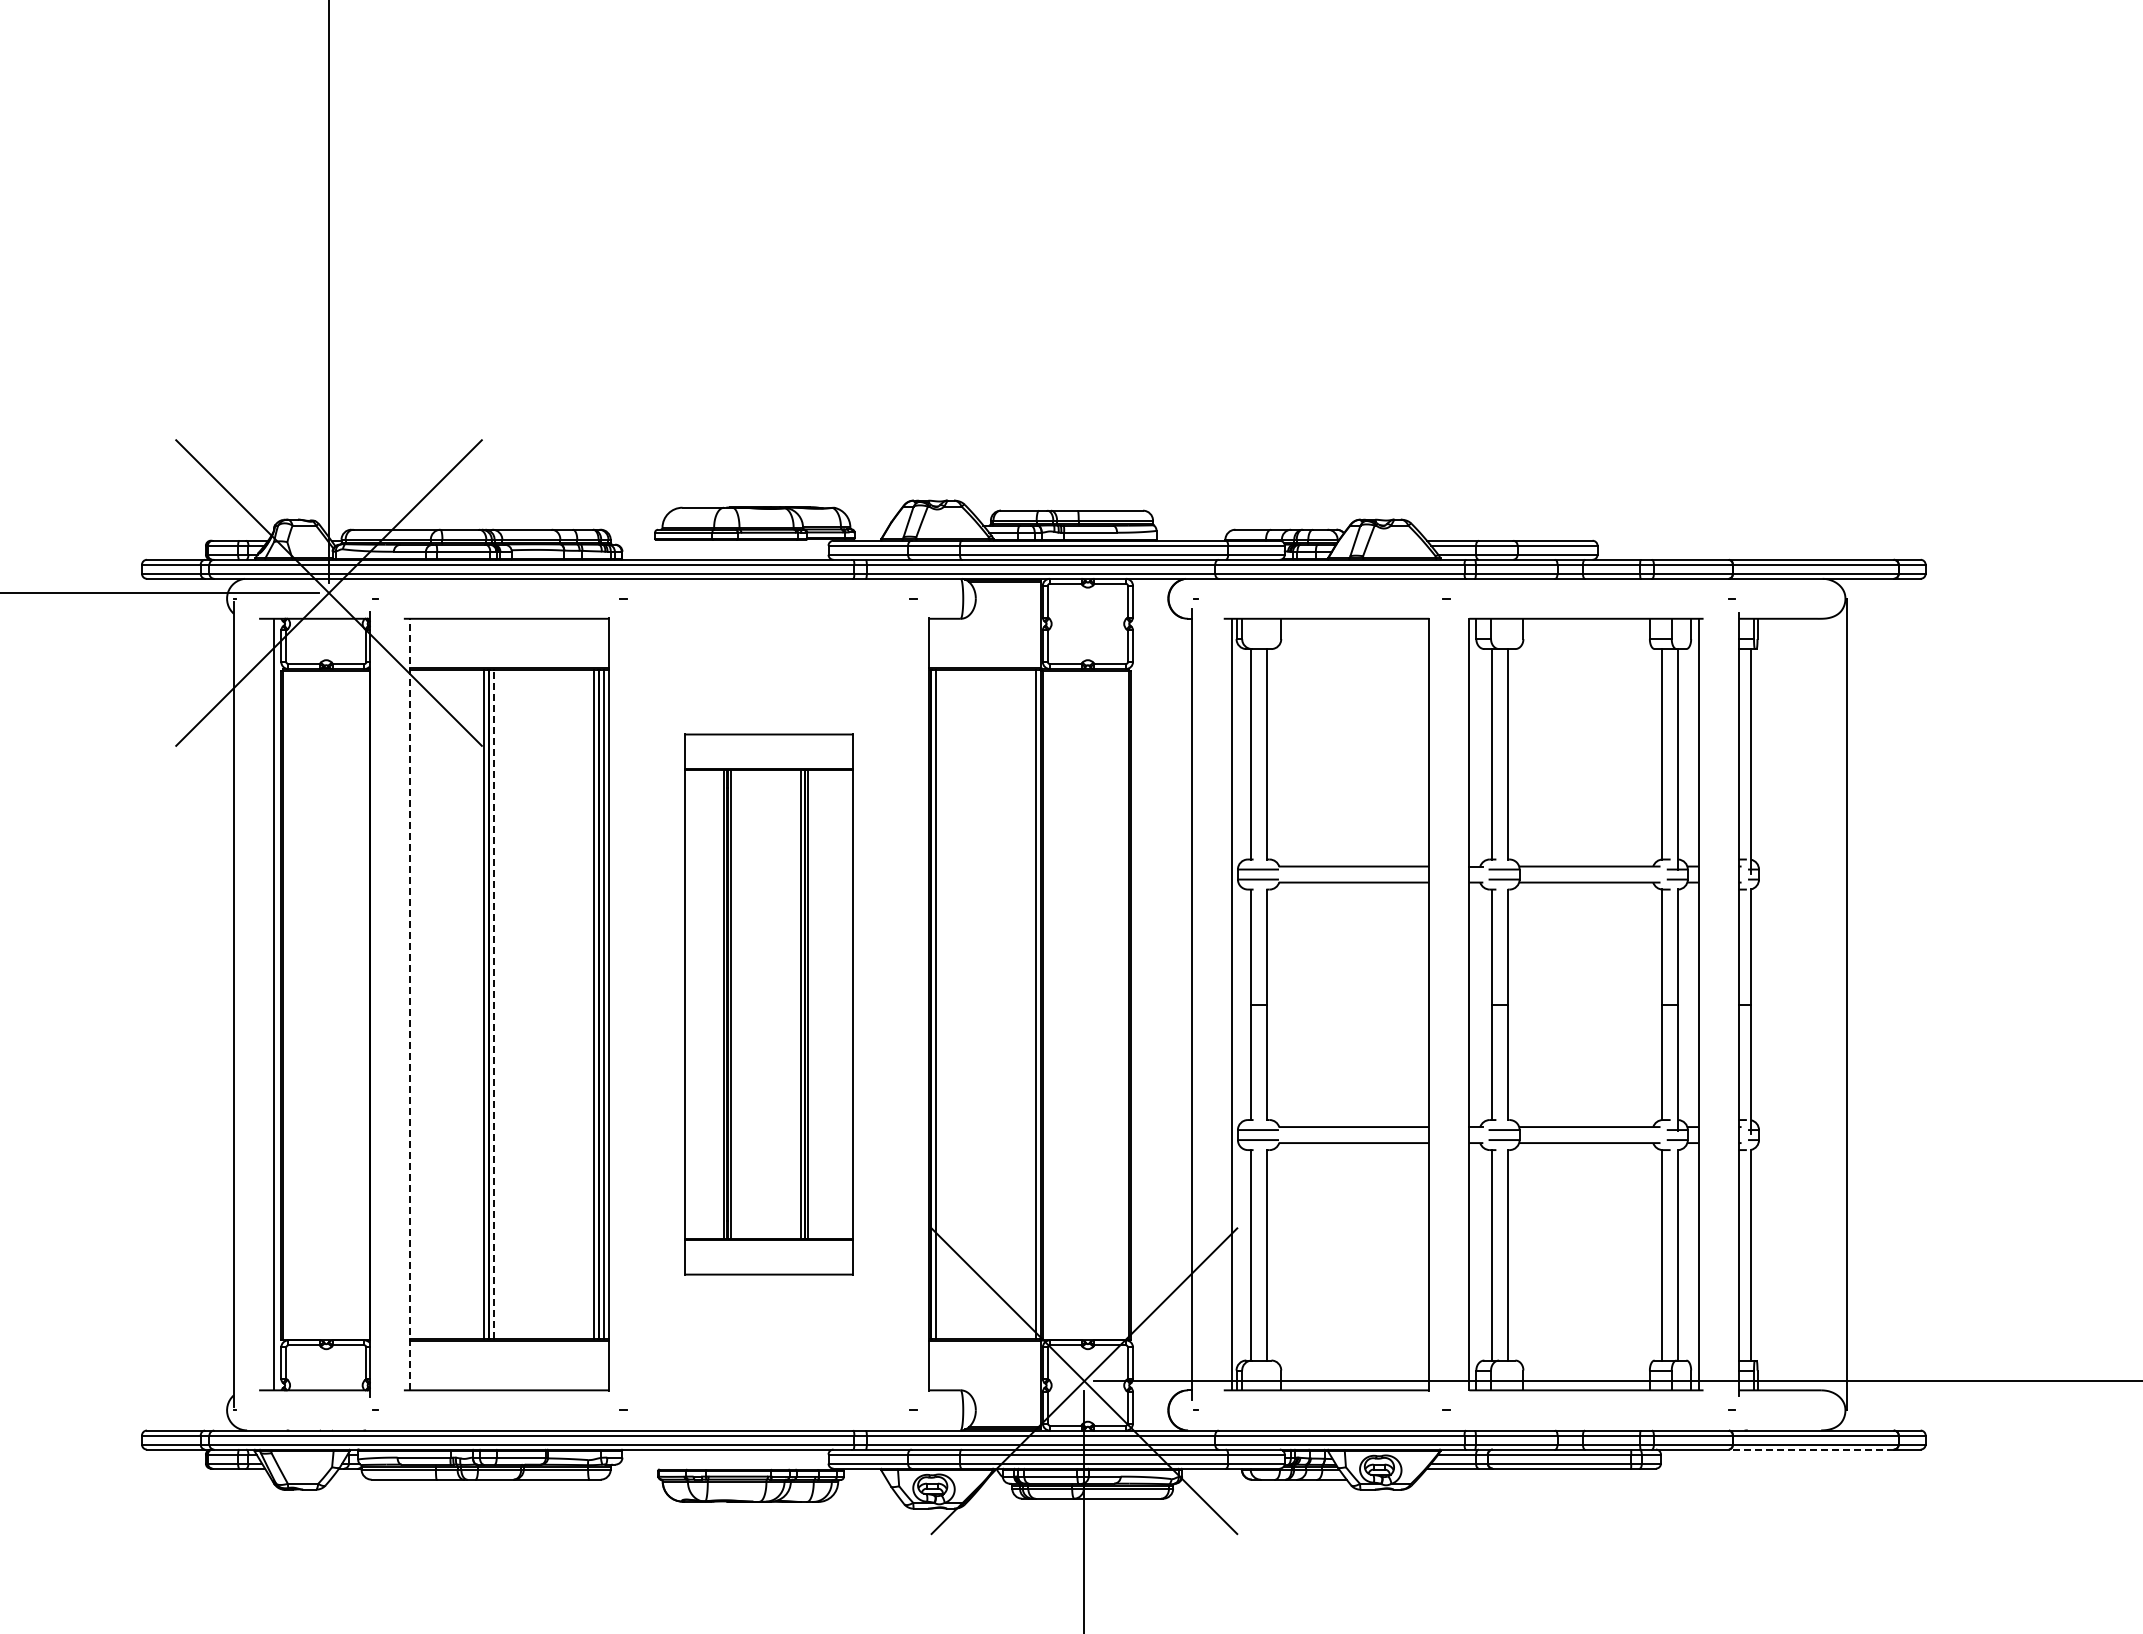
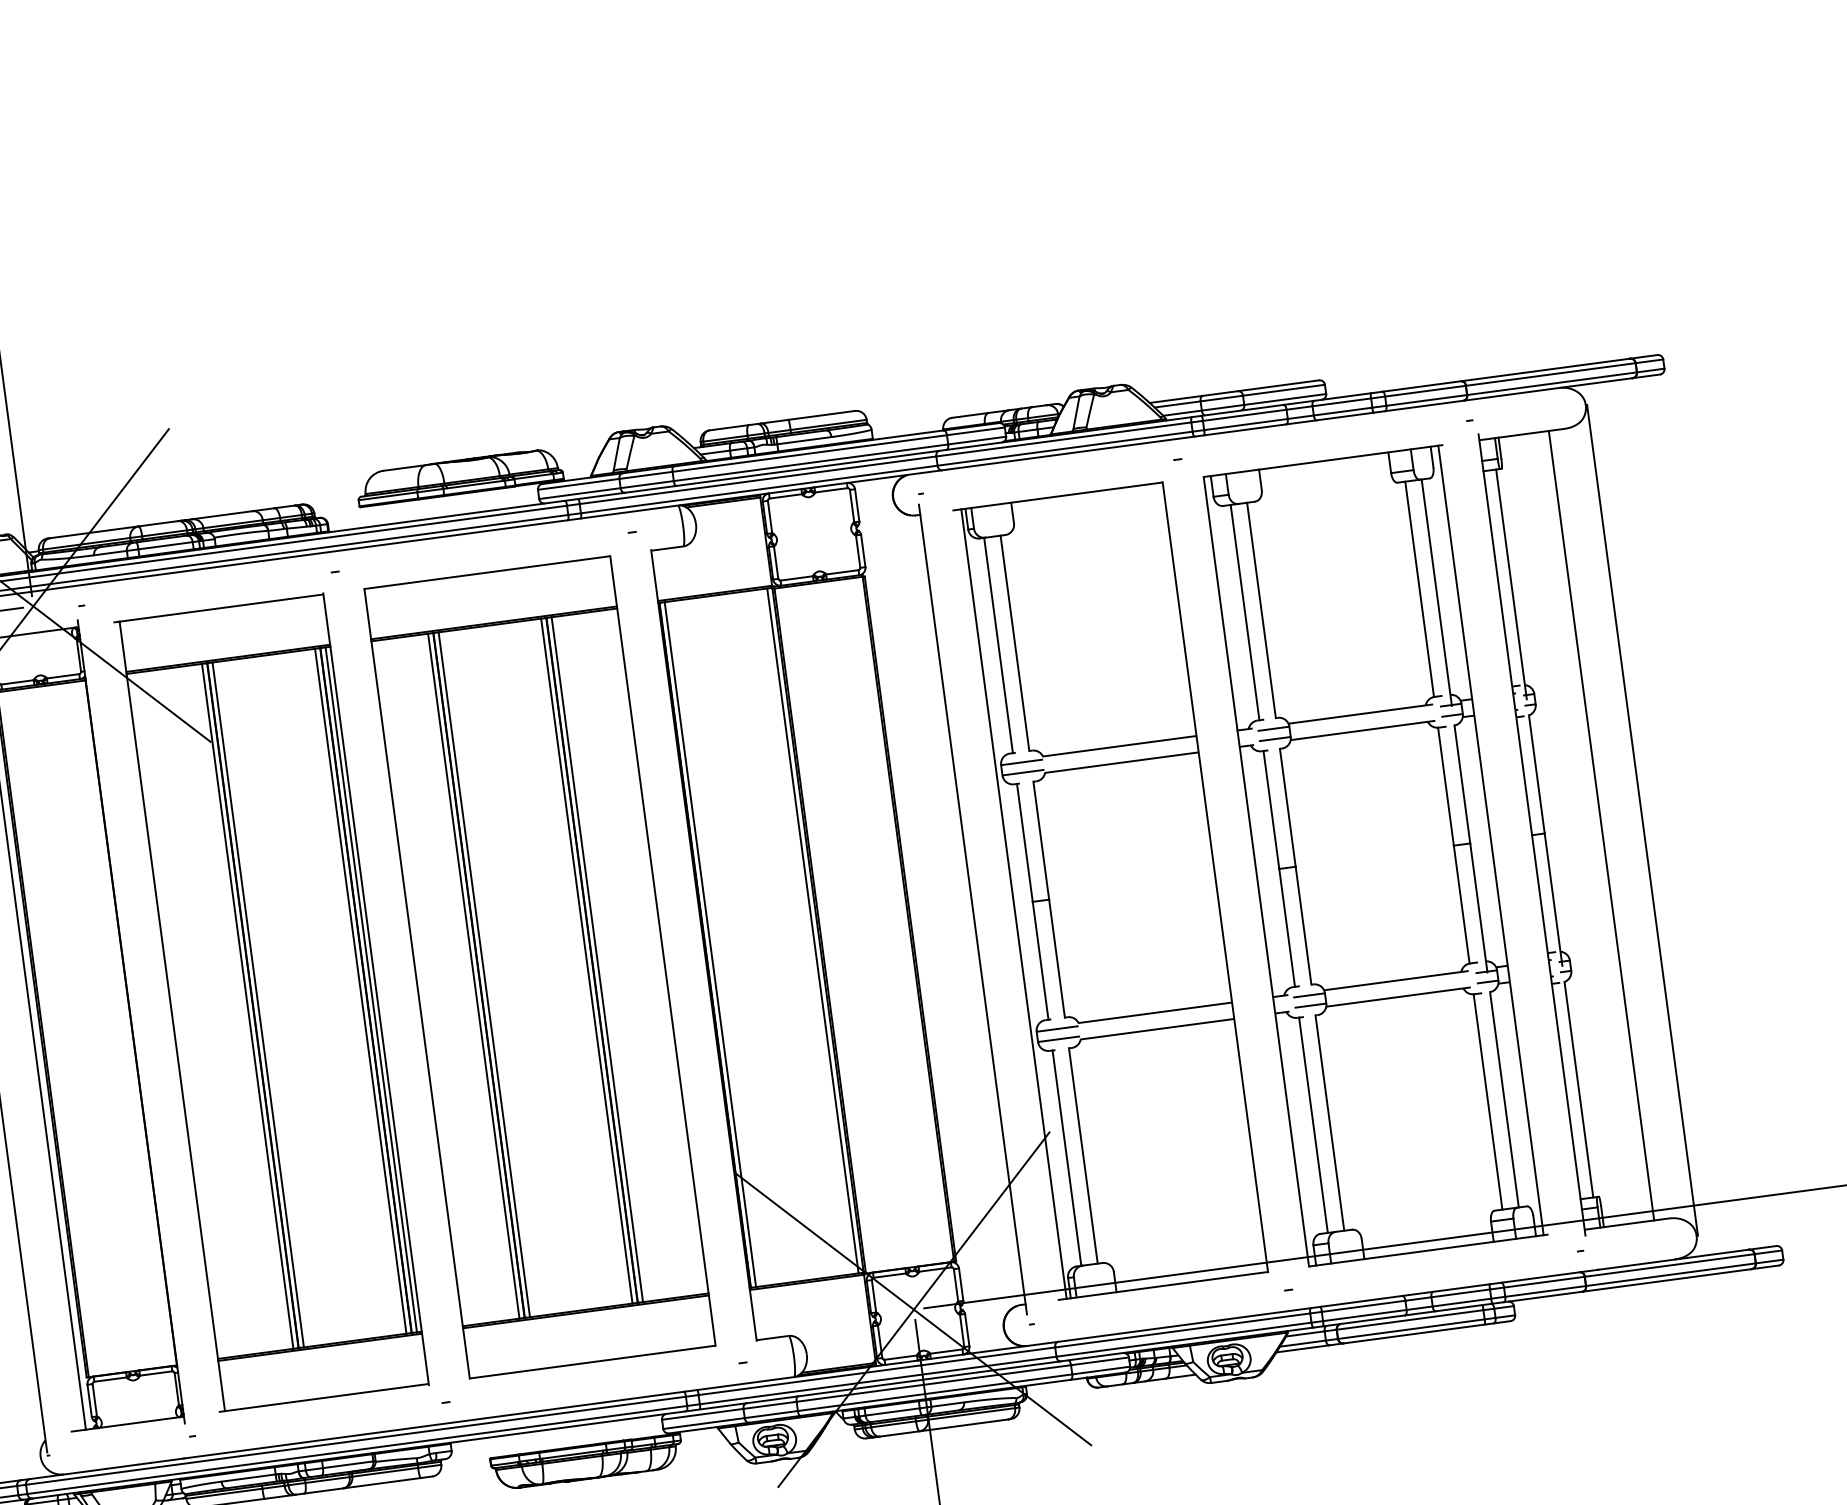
line: (409, 1004) -> (171, 1016), dashed -> solid
line: (493, 1004) -> (257, 1004), dashed -> solid
part: (768, 1004) -> (539, 967), size x1.43
line: (1806, 1004) -> (1601, 825), added
line: (1810, 1449) -> (1666, 1280), dashed -> solid

